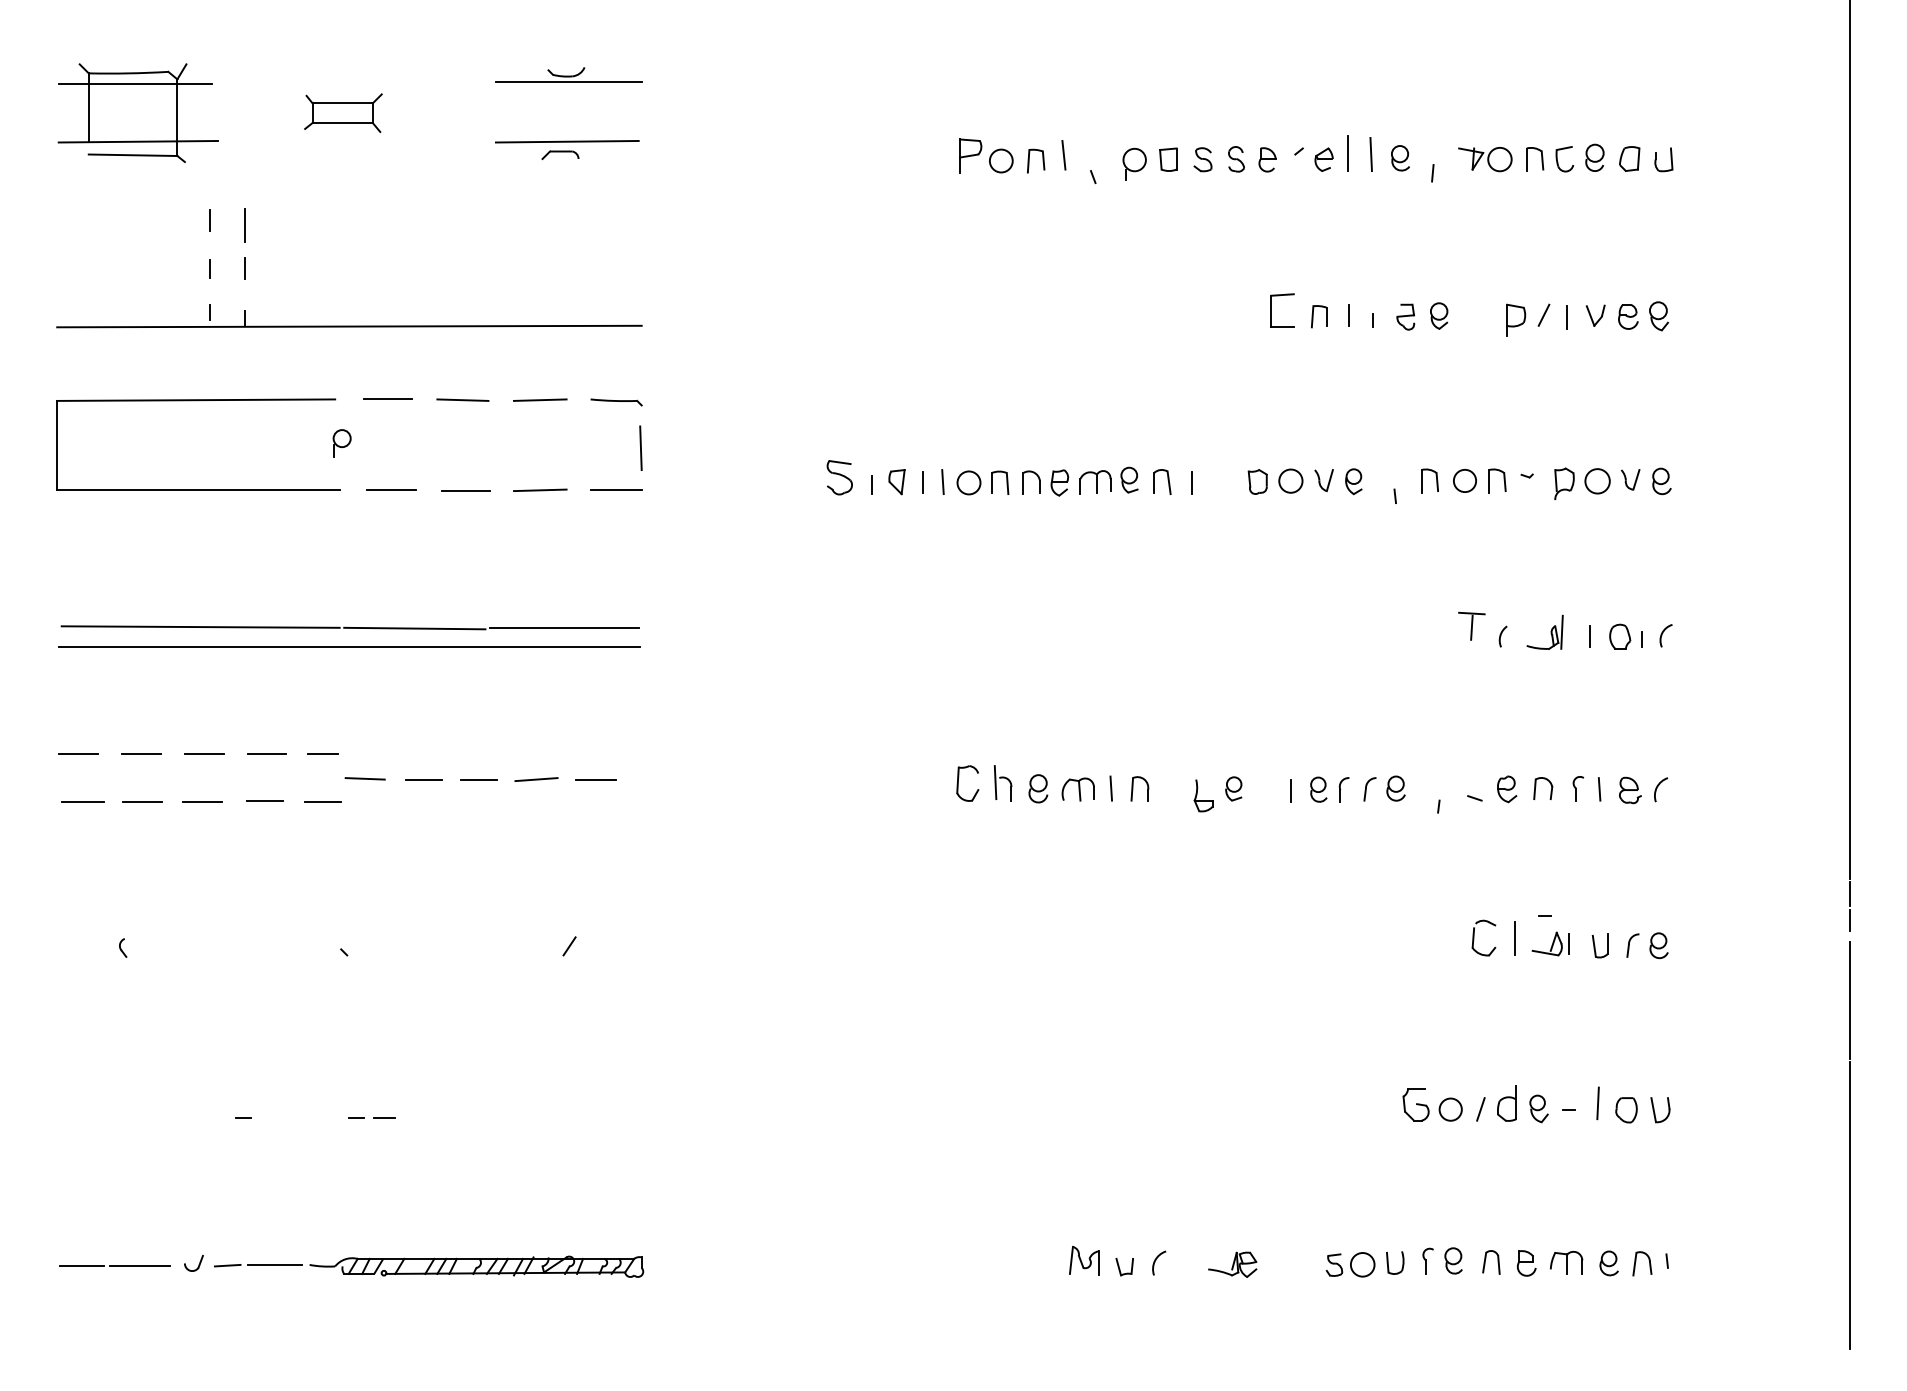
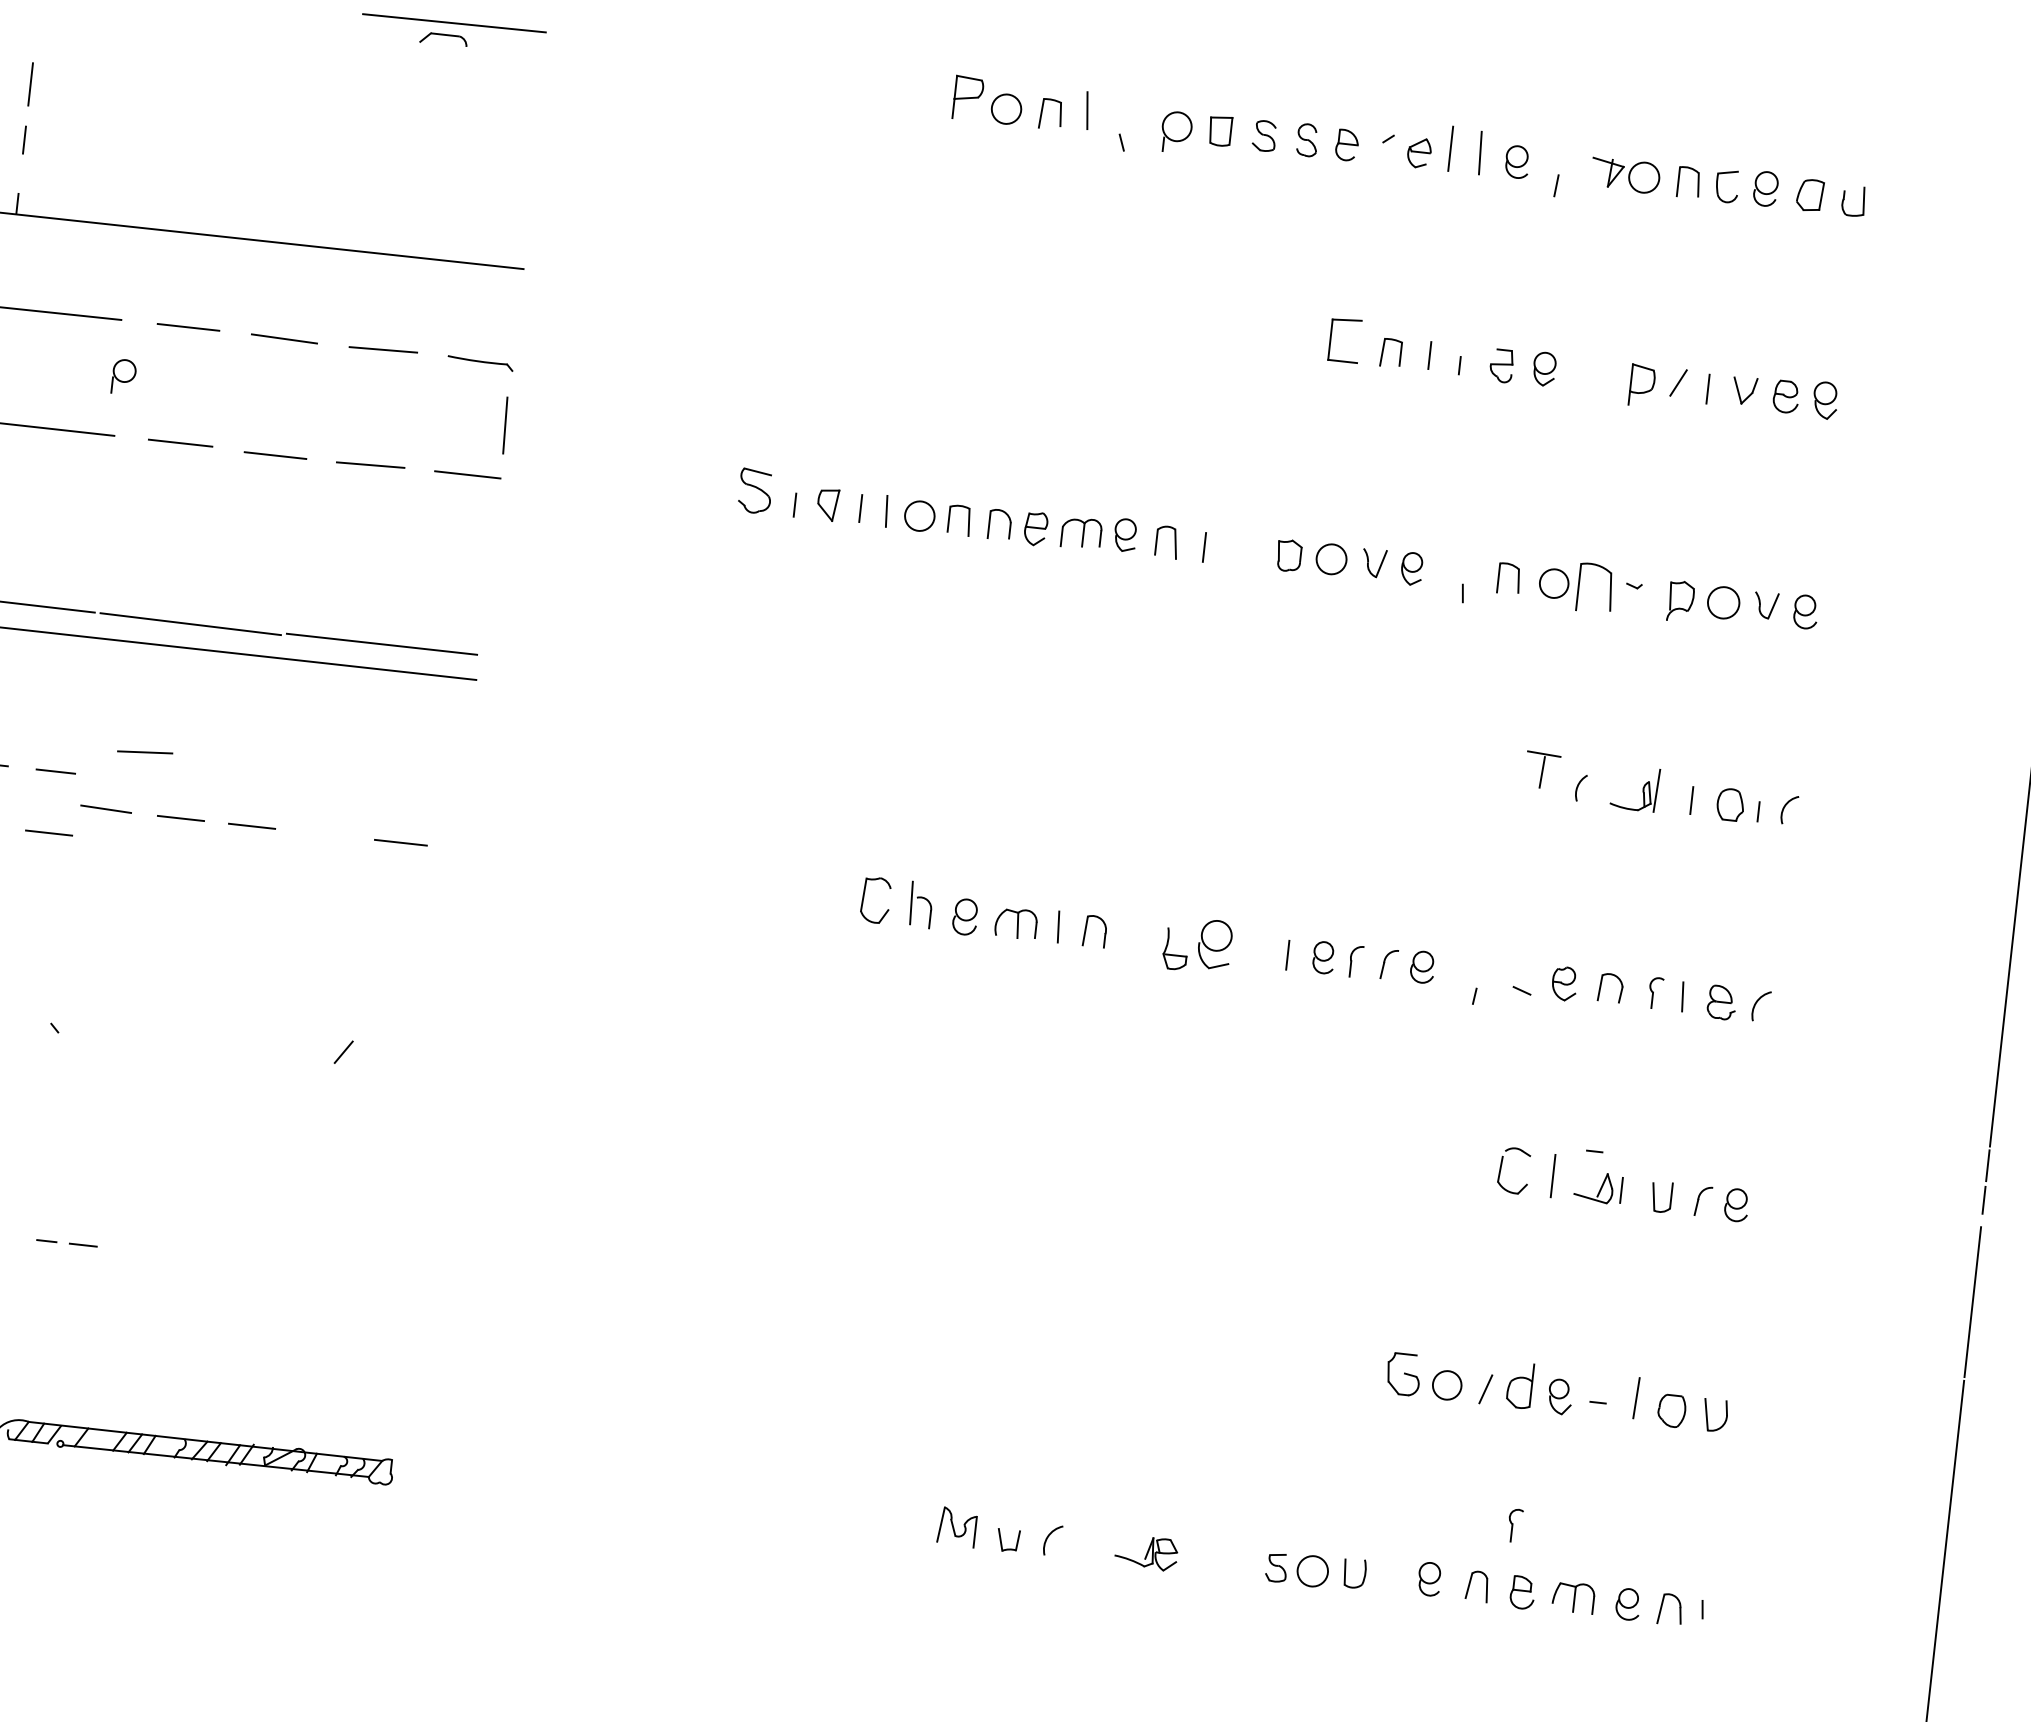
part: (1497, 480) -> (1595, 587), size x1.6
line: (536, 779) -> (145, 752), moved
part: (1233, 788) -> (1214, 944), size x1.6
part: (1427, 1260) -> (1514, 1524), moved

